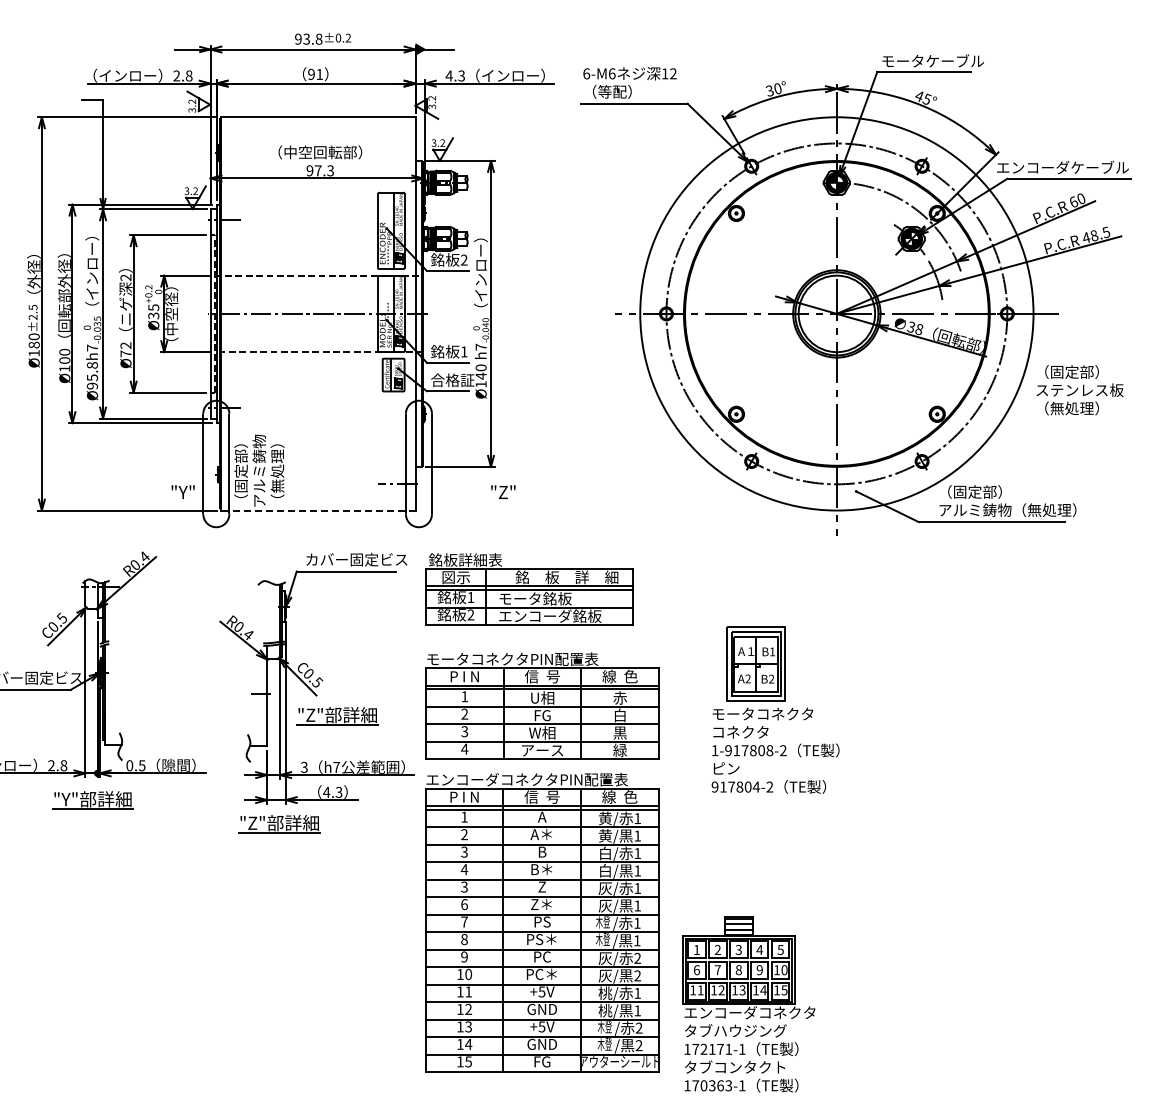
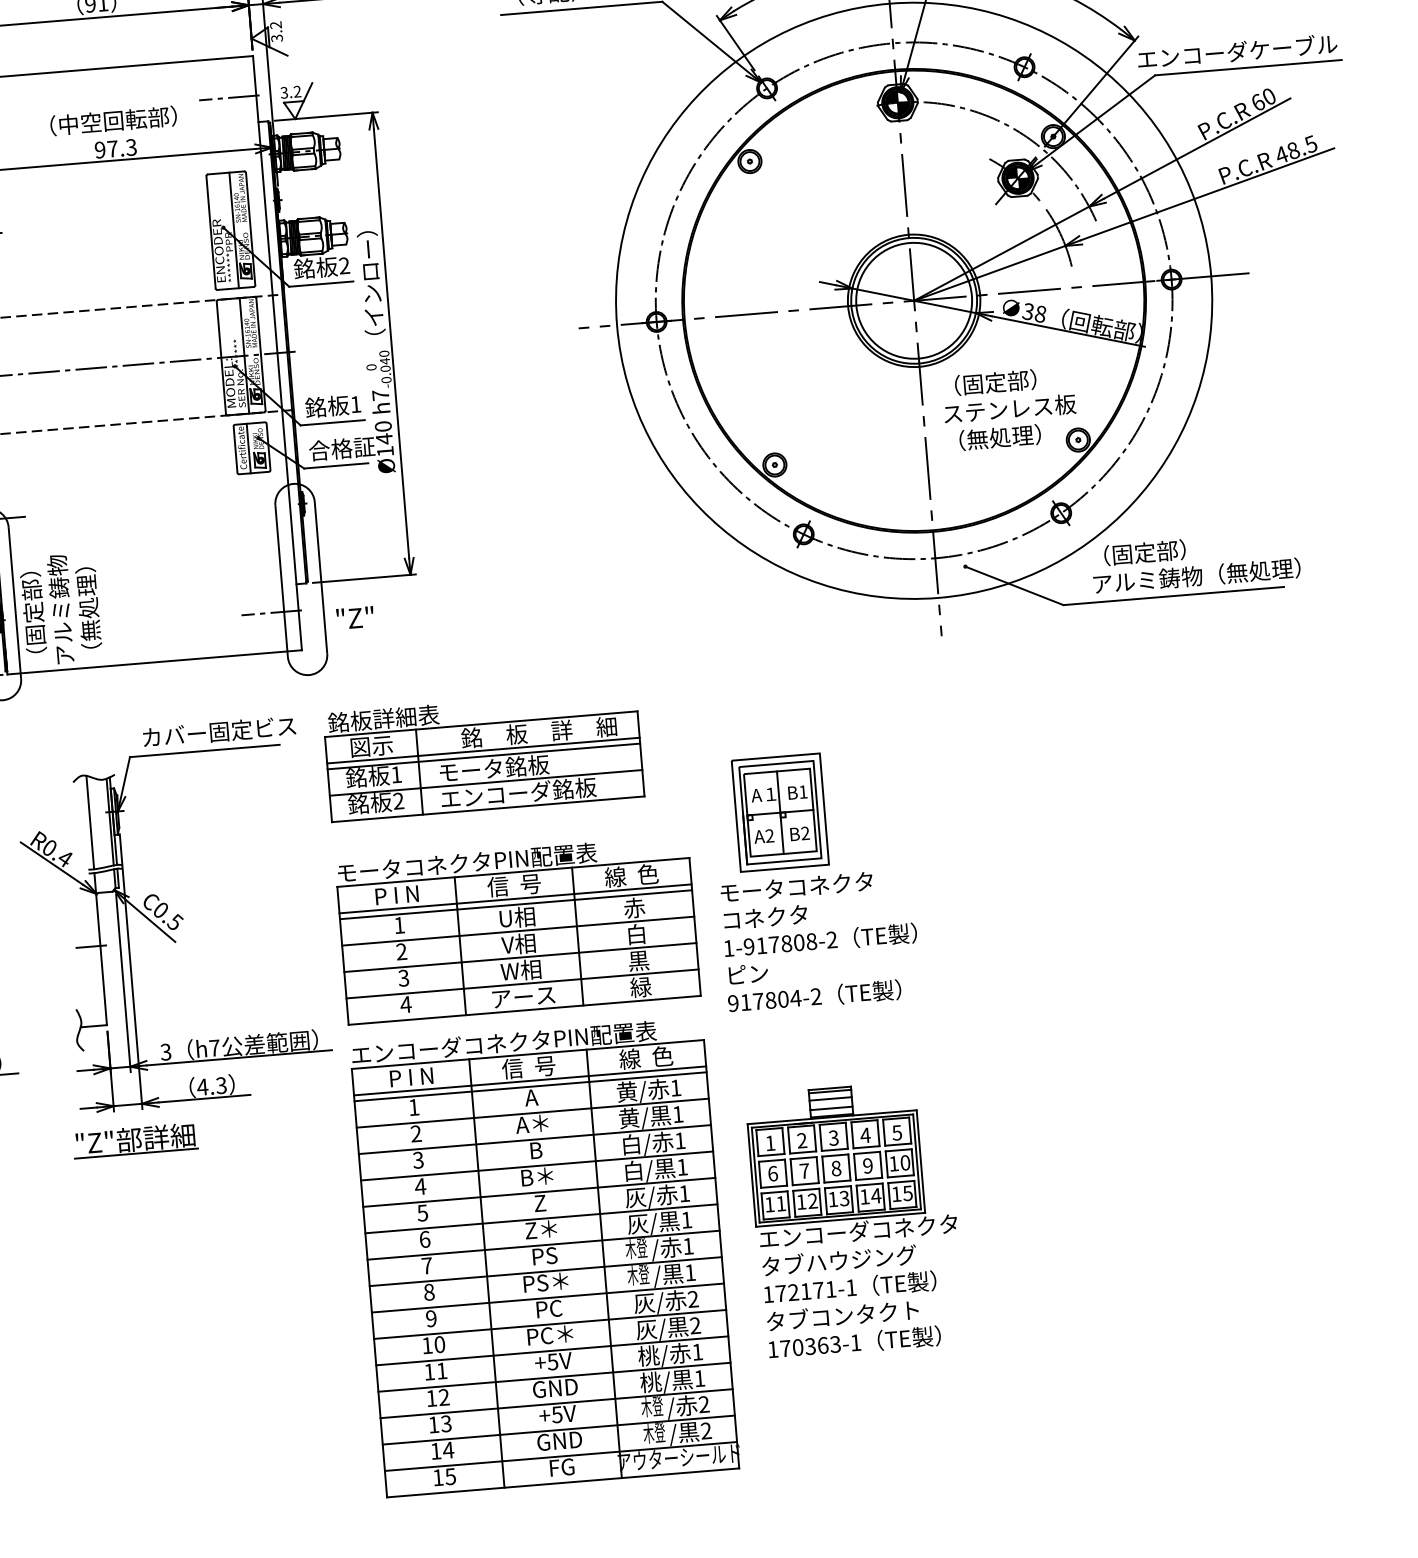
line: (397, 143) -> (229, 97), added
text: (1079, 390) -> (1009, 409), moved
text: (503, 491) -> (355, 616), moved
line: (317, 510) -> (153, 662), dashed -> solid
line: (267, 612) -> (90, 822), added
part: (775, 709) -> (815, 878), moved
text: (542, 715) -> (519, 944), FG -> V相
part: (337, 716) -> (209, 971), removed
text: (464, 886) -> (422, 1212), 3 -> 5
part: (748, 1004) -> (855, 1219), moved

